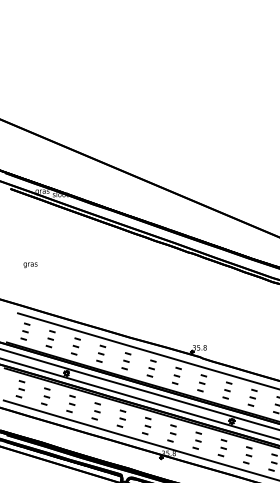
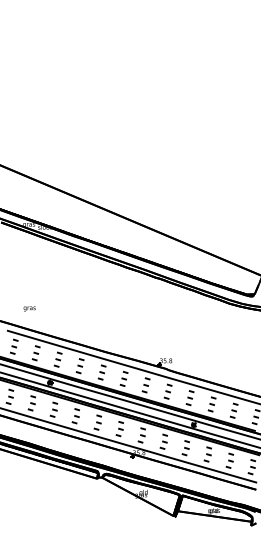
text: (30, 264) -> (29, 308), moved

